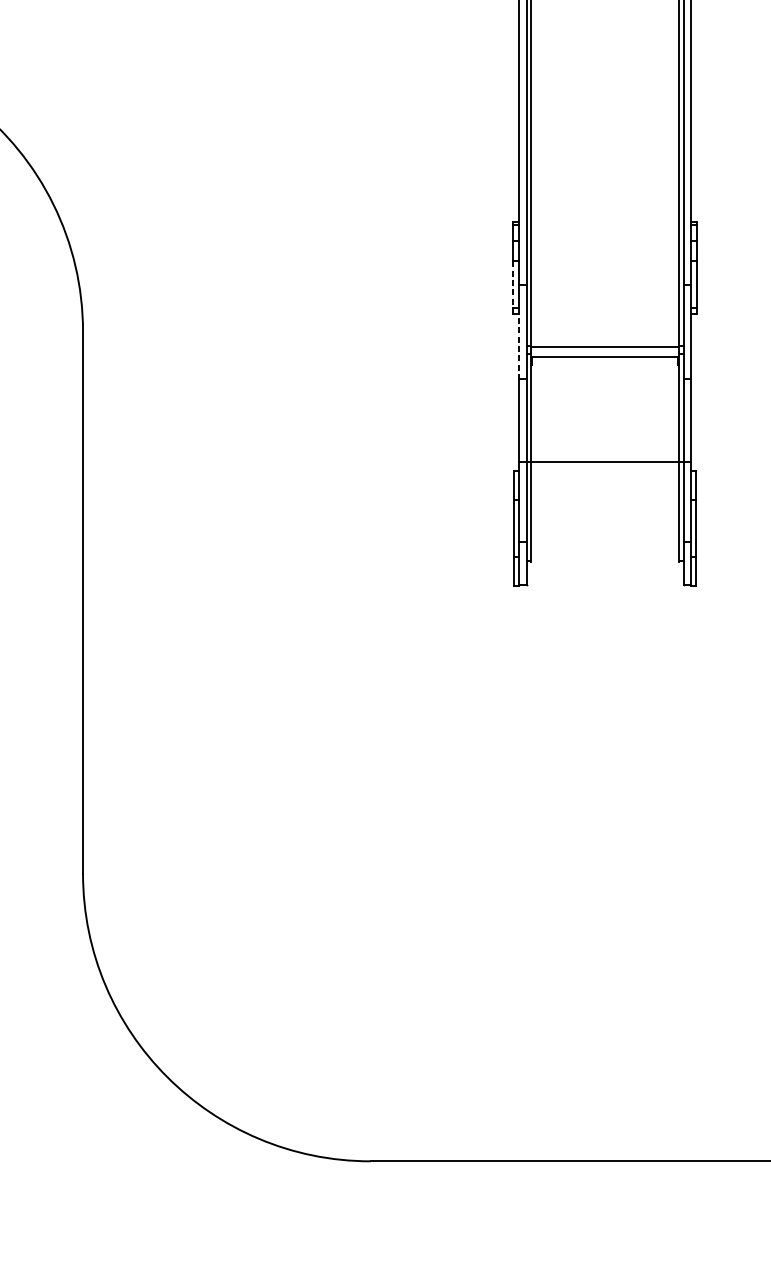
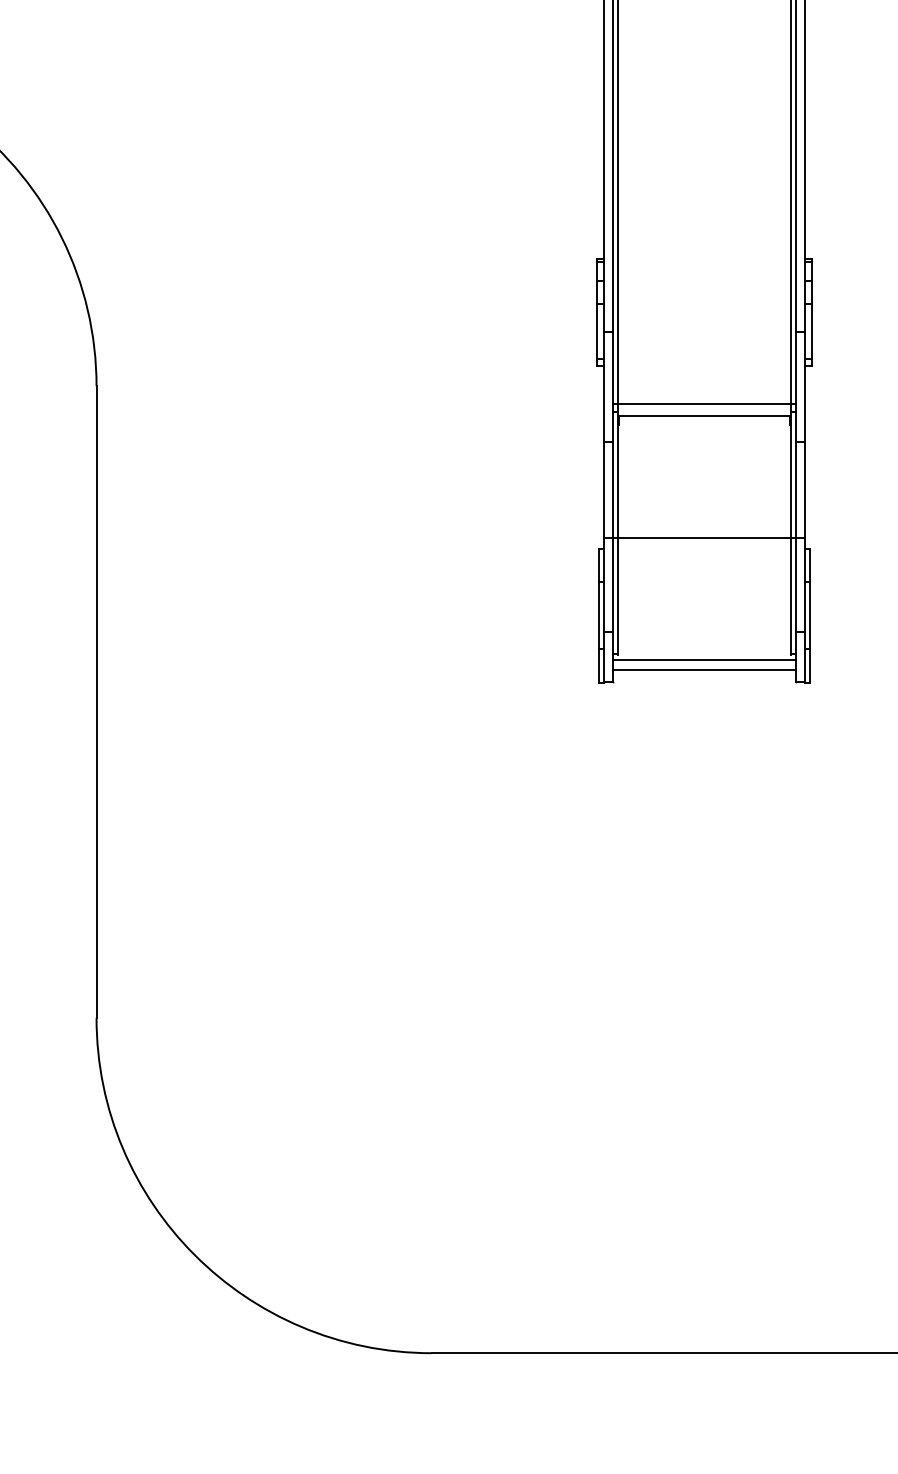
line: (512, 285) -> (597, 332), dashed -> solid
line: (518, 344) -> (604, 401), dashed -> solid
line: (604, 566) -> (704, 660), added
line: (604, 574) -> (704, 669), added

